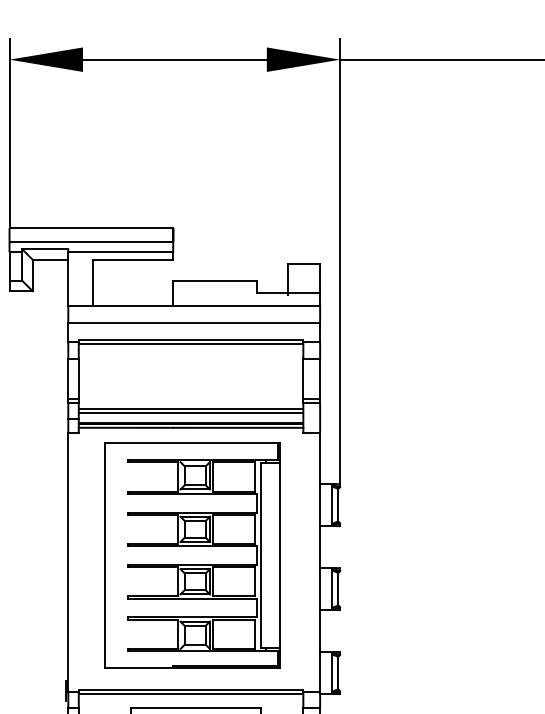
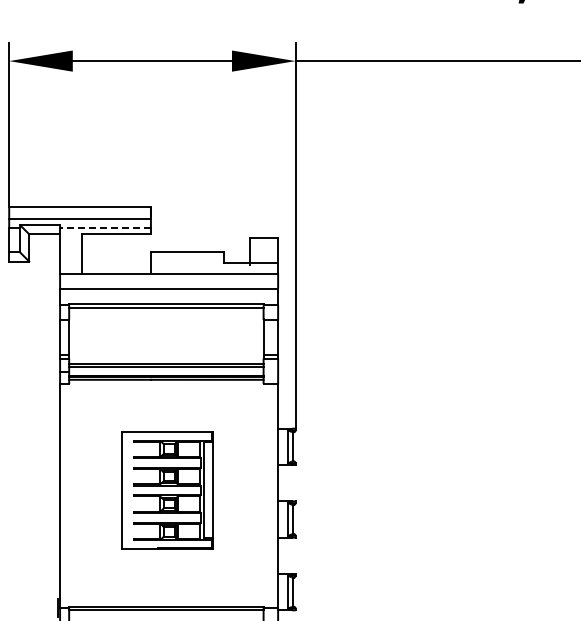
line: (120, 251) -> (105, 227), solid -> dashed
part: (192, 555) -> (167, 490), size x0.6

